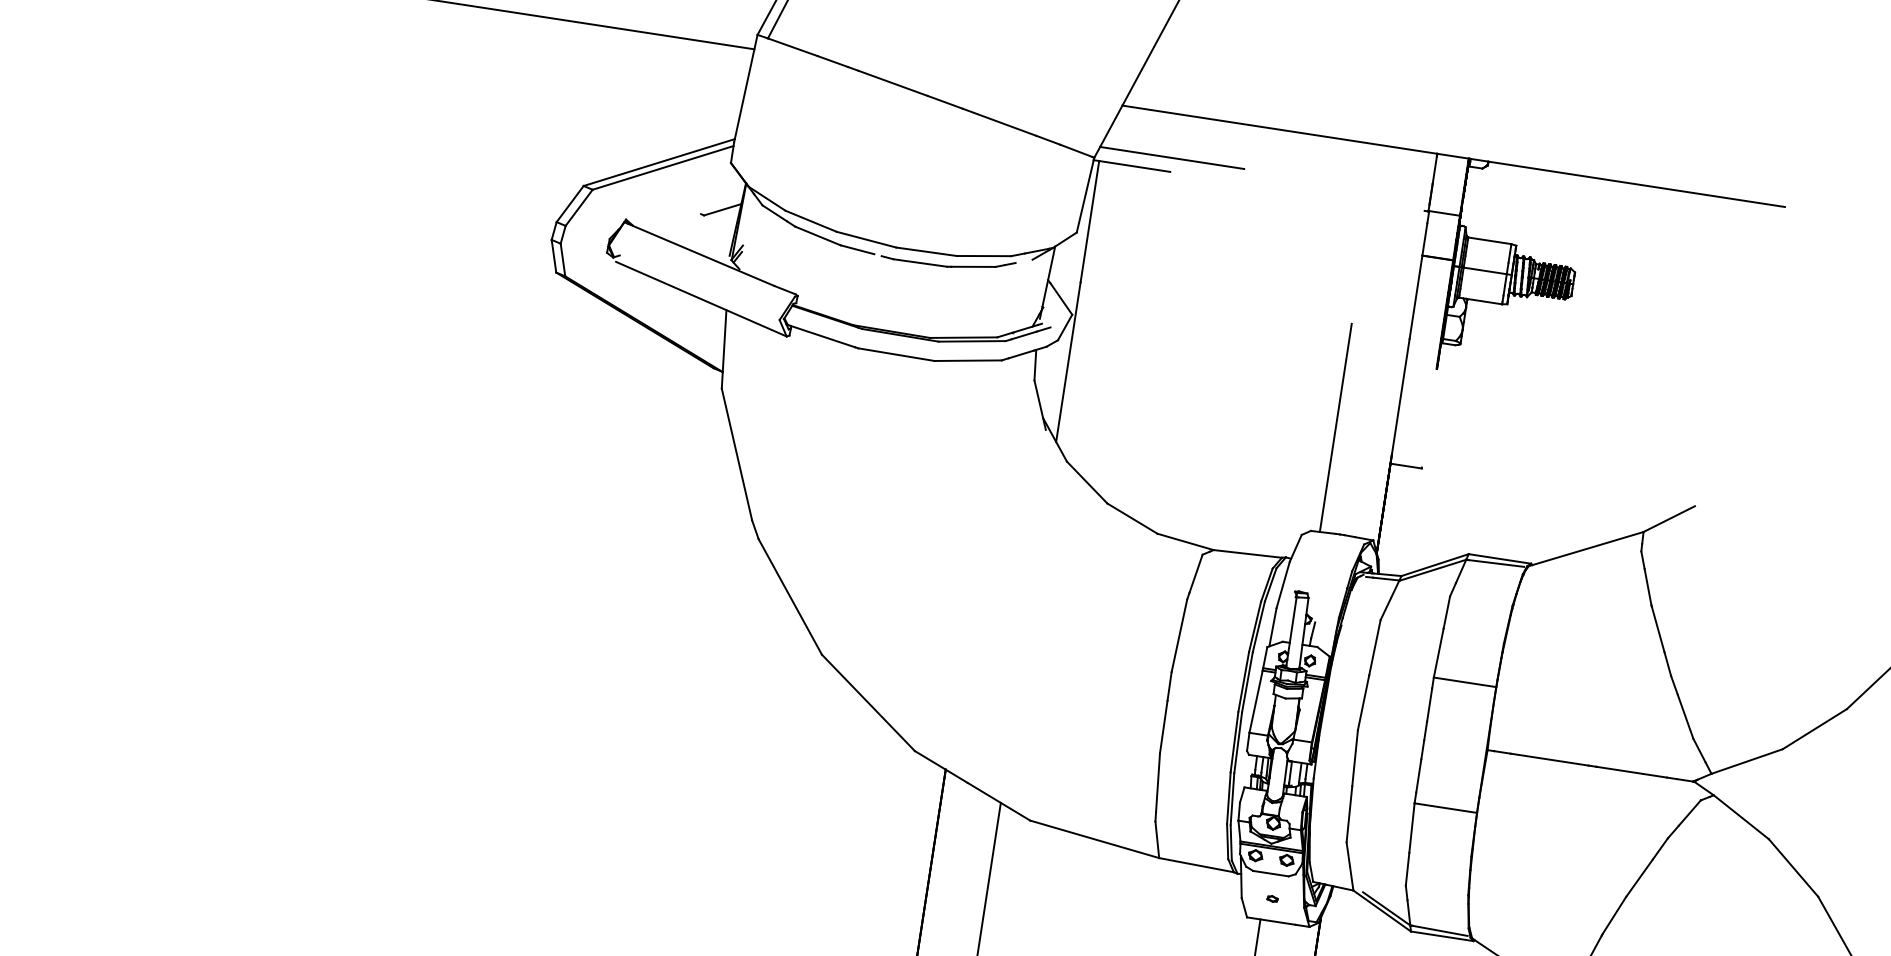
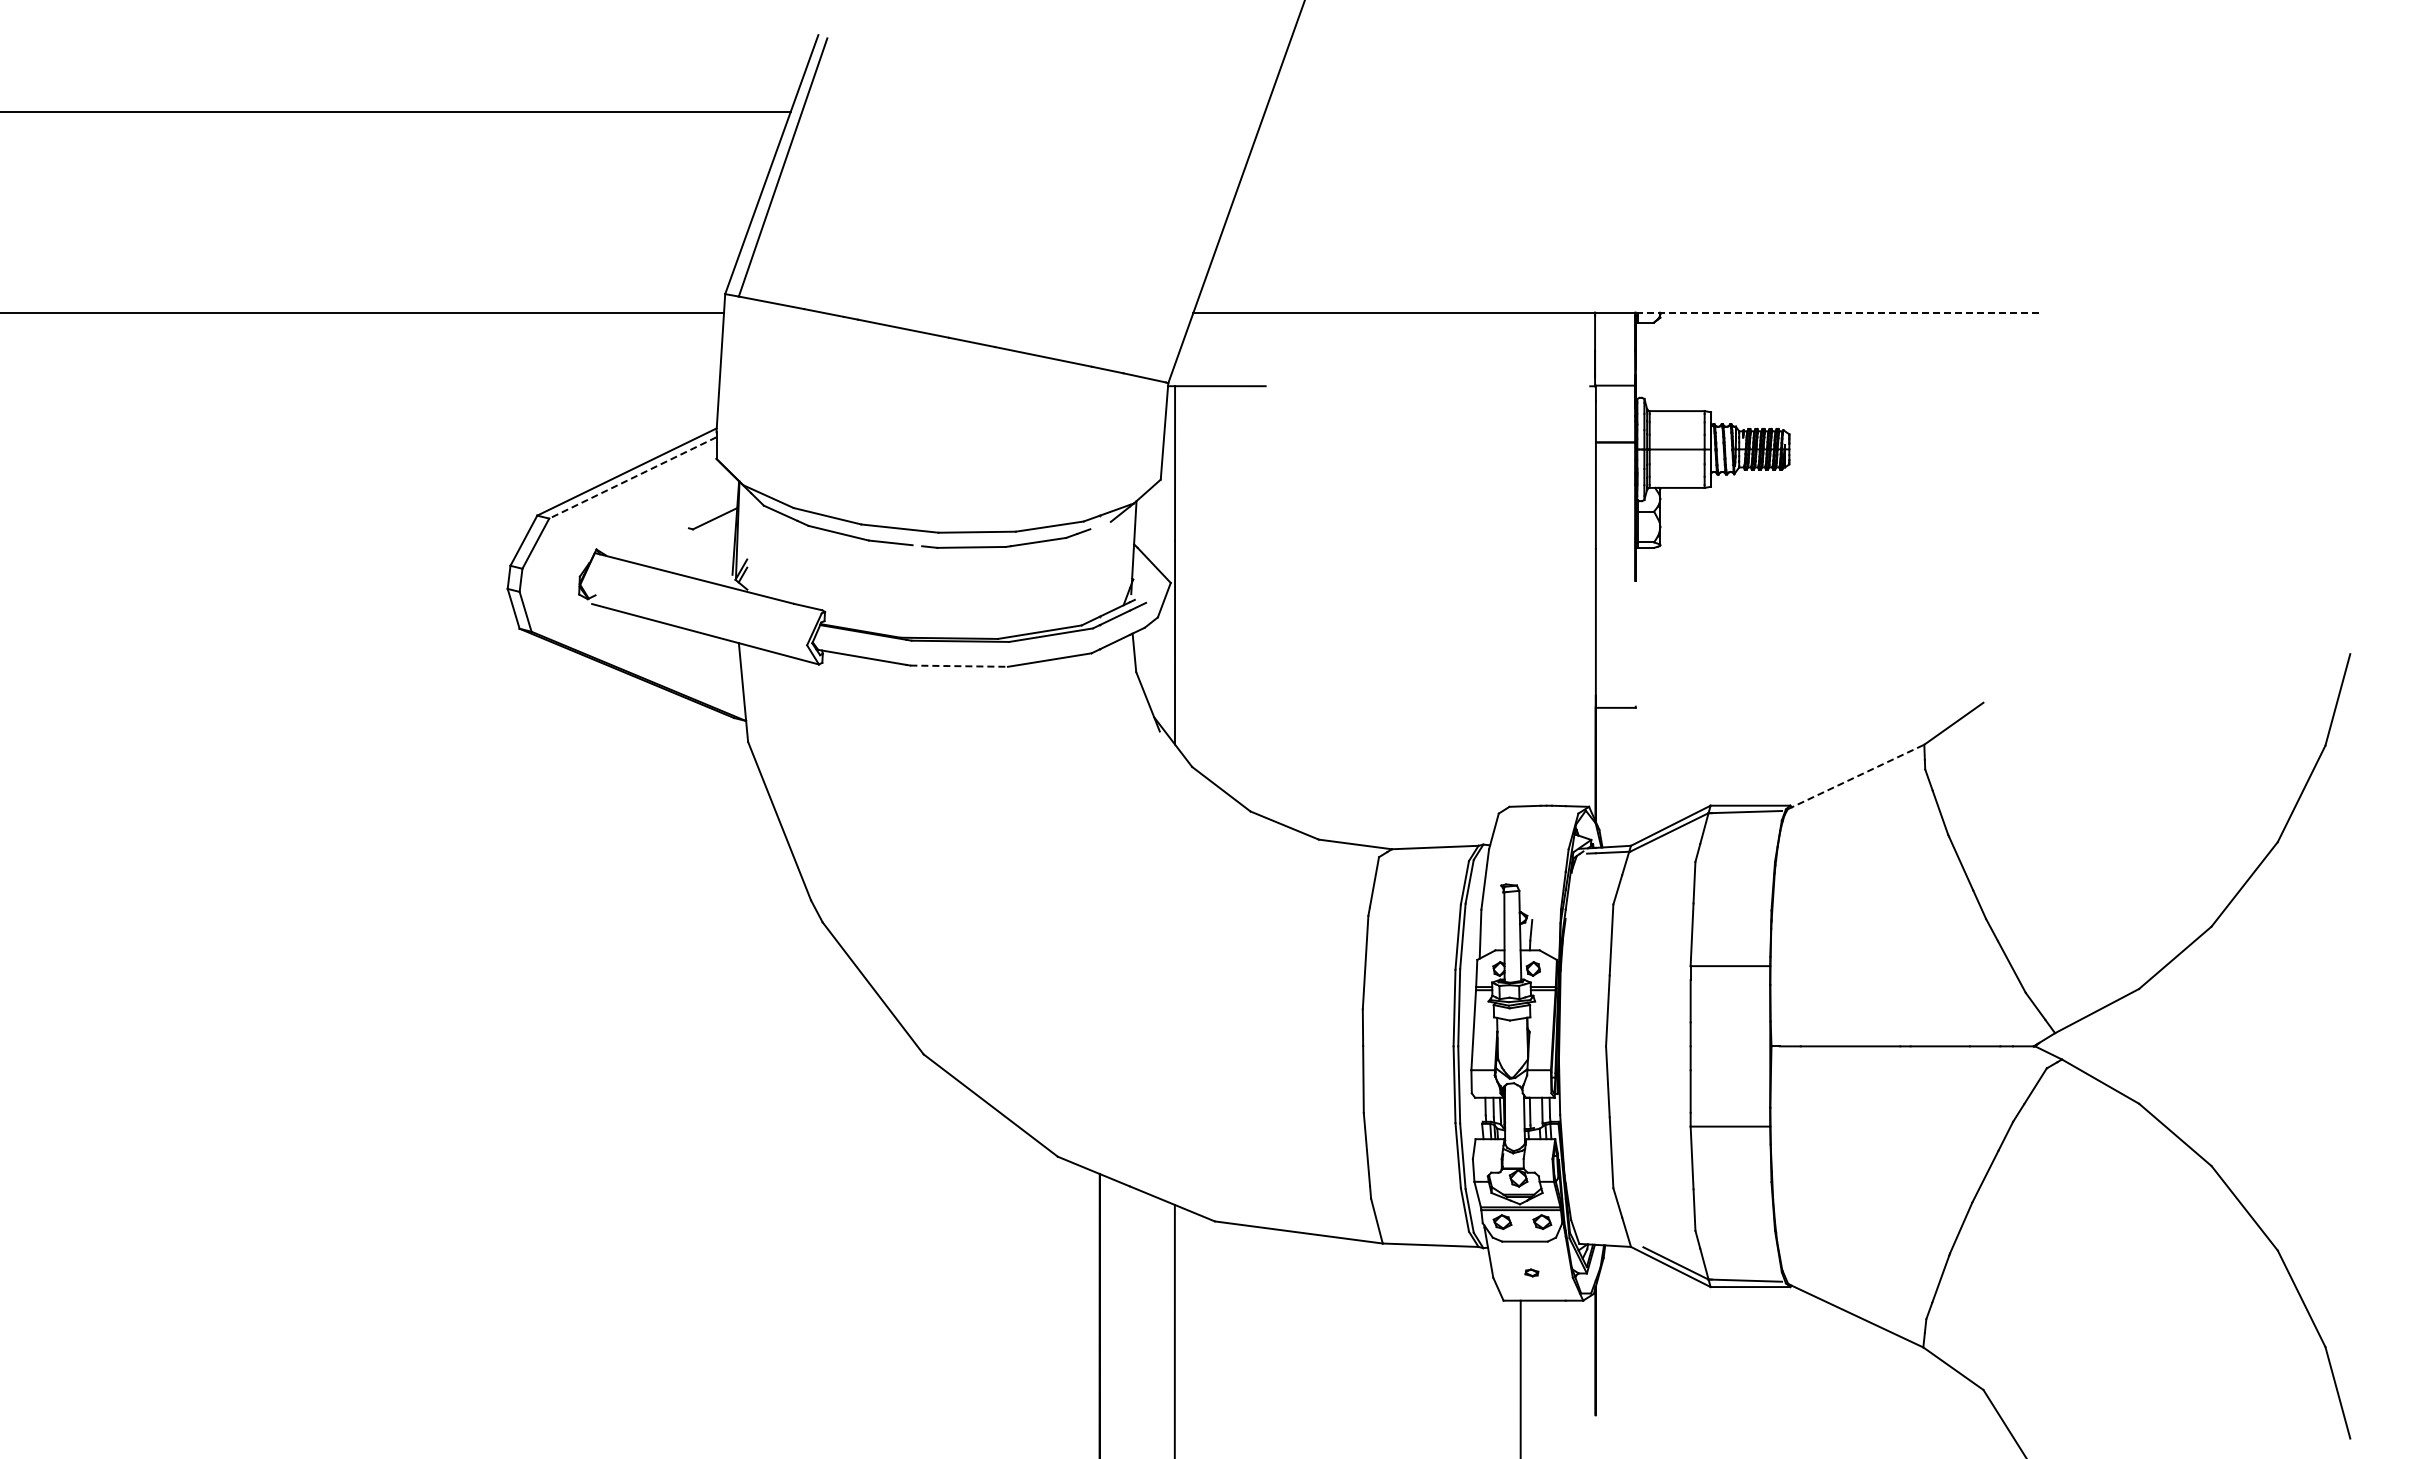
line: (1172, 158) -> (1265, 368), removed
line: (662, 168) -> (632, 478), solid -> dashed
line: (1626, 182) -> (1836, 312), solid -> dashed
line: (896, 354) -> (959, 666), solid -> dashed
line: (1335, 427) -> (1520, 673), removed
line: (1586, 548) -> (1856, 776), solid -> dashed

